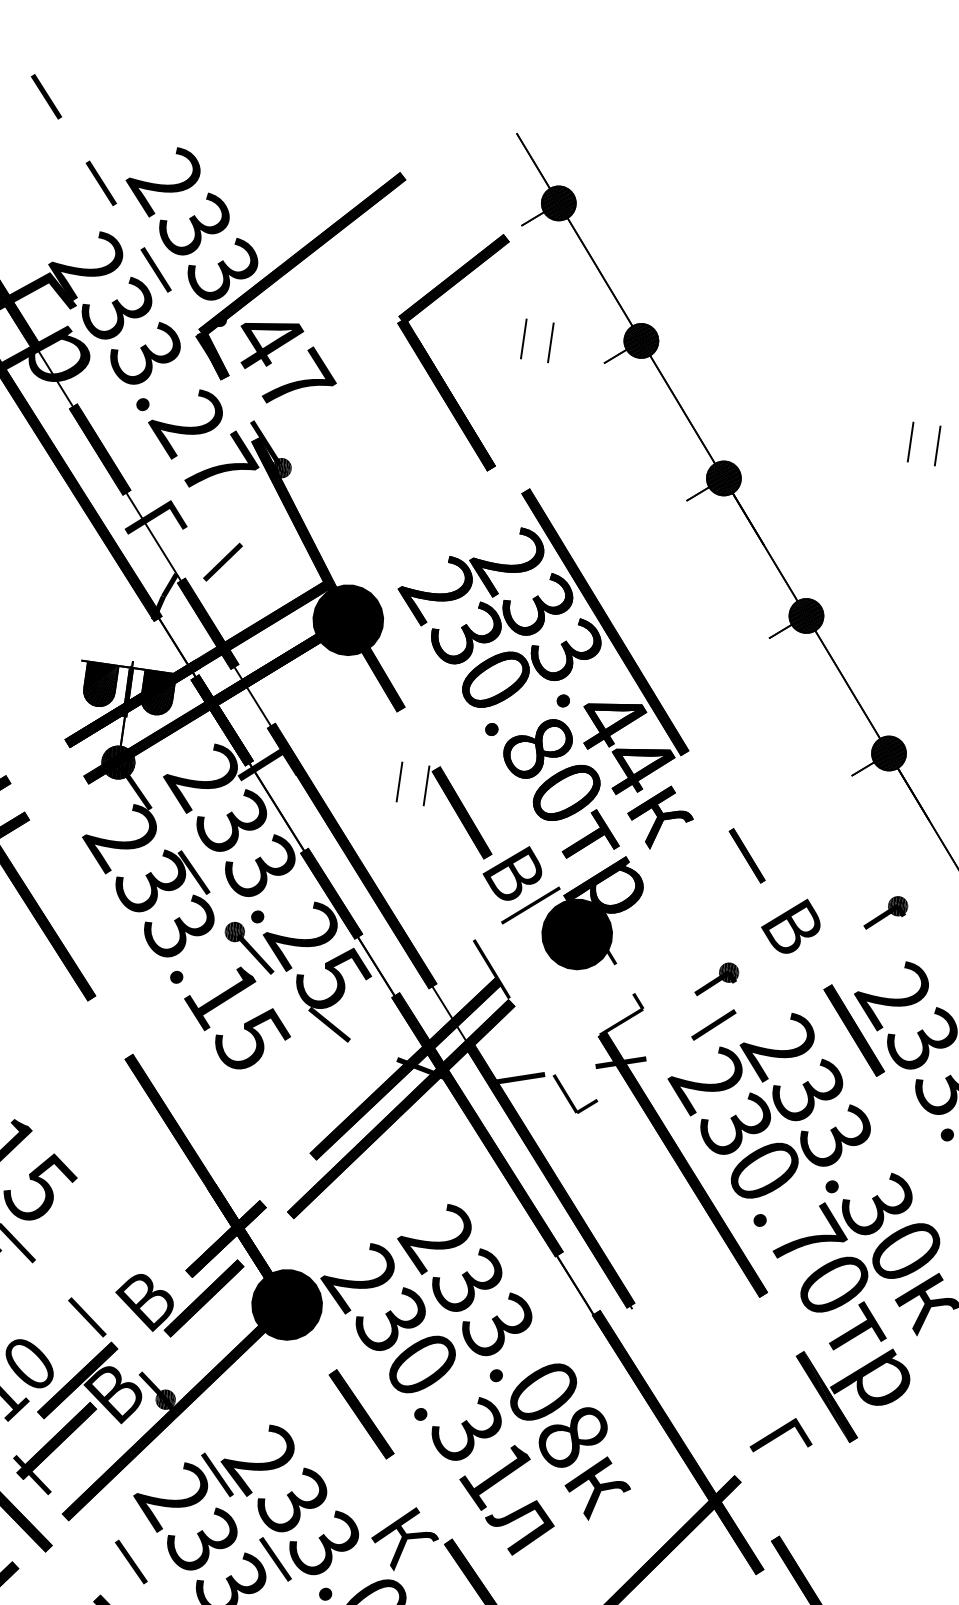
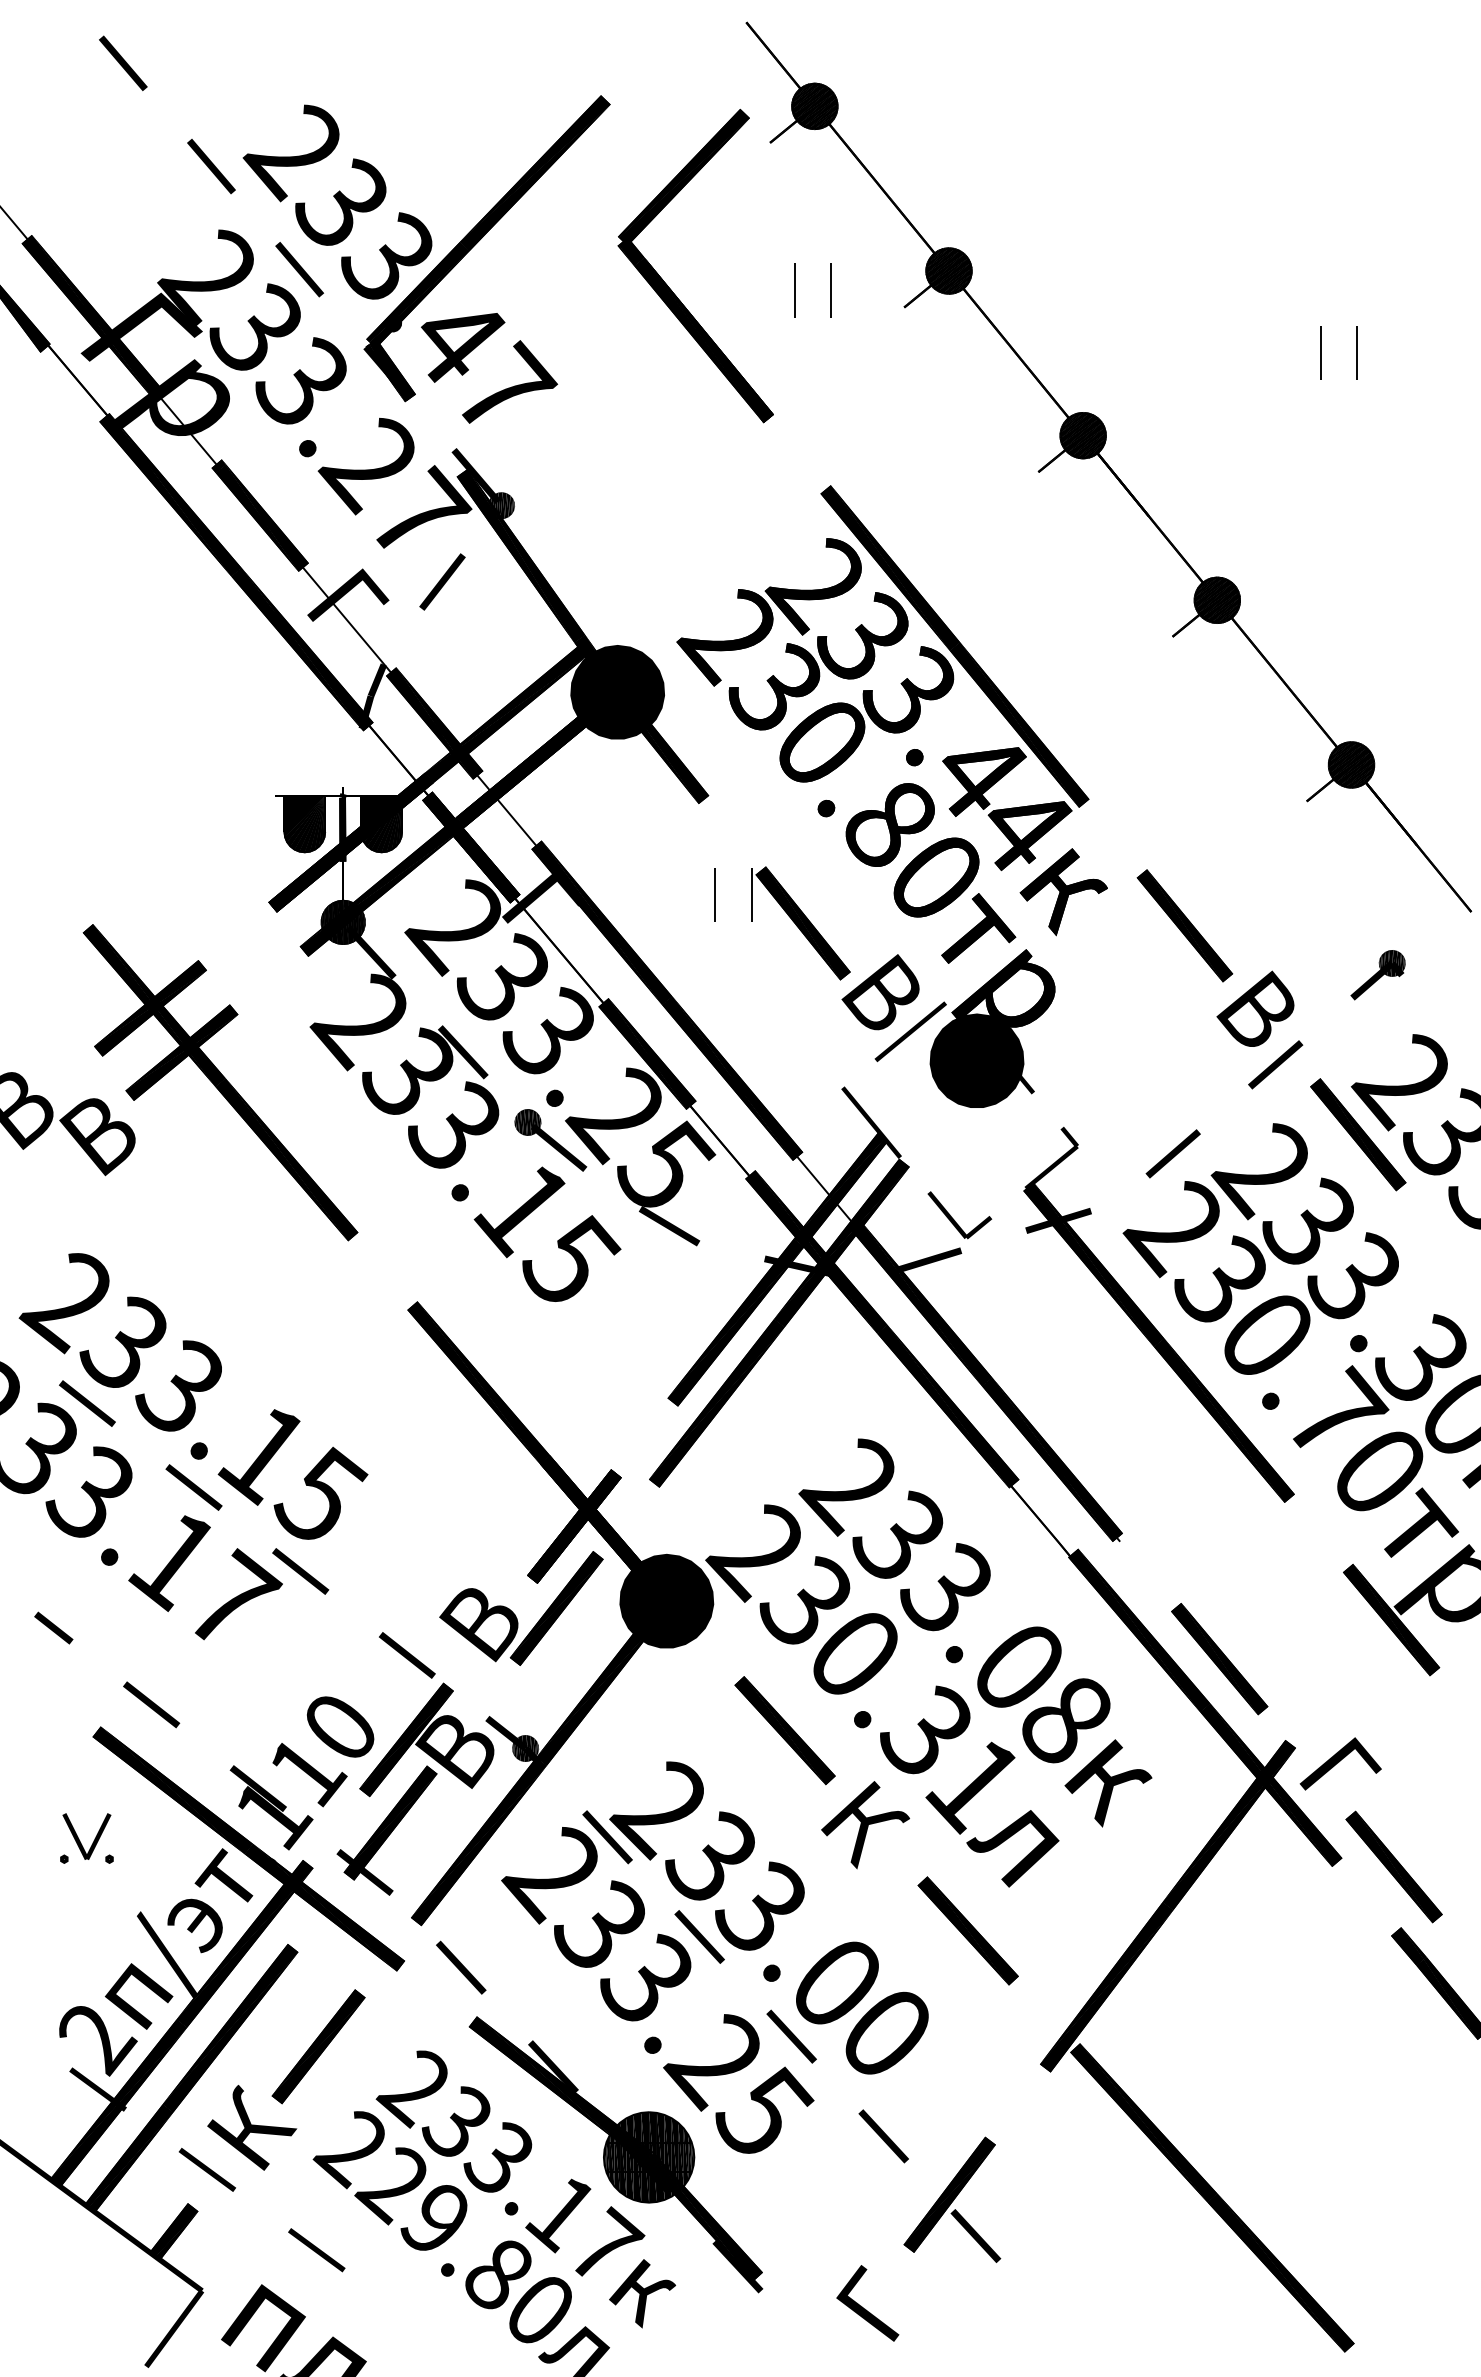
part: (430, 357) -> (667, 284), moved
line: (223, 561) -> (442, 581), moved
part: (746, 855) -> (1184, 925), size x1.67
line: (799, 969) -> (1275, 1064), added
part: (716, 980) -> (1168, 1094), removed
part: (570, 1097) -> (954, 1219), moved
fill: (822, 1395) -> (1385, 1619), added
part: (693, 1407) -> (1219, 1659), added
text: (782, 1435) -> (1340, 1763), moved
text: (404, 1539) -> (865, 1825), moved
line: (131, 1561) -> (461, 1967), moved

